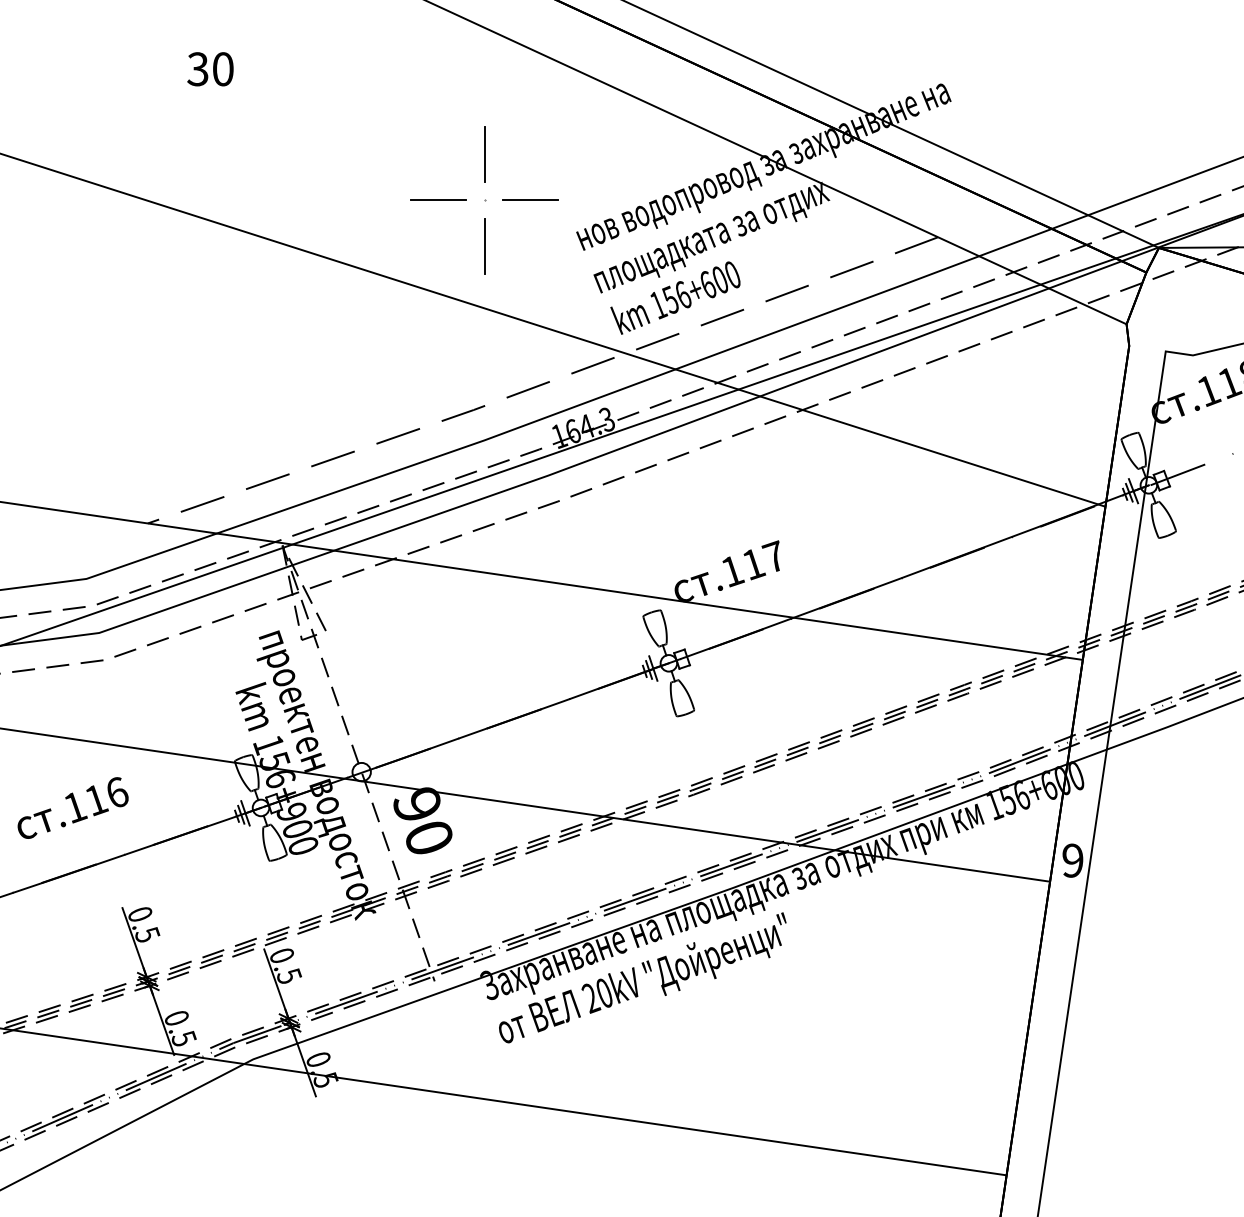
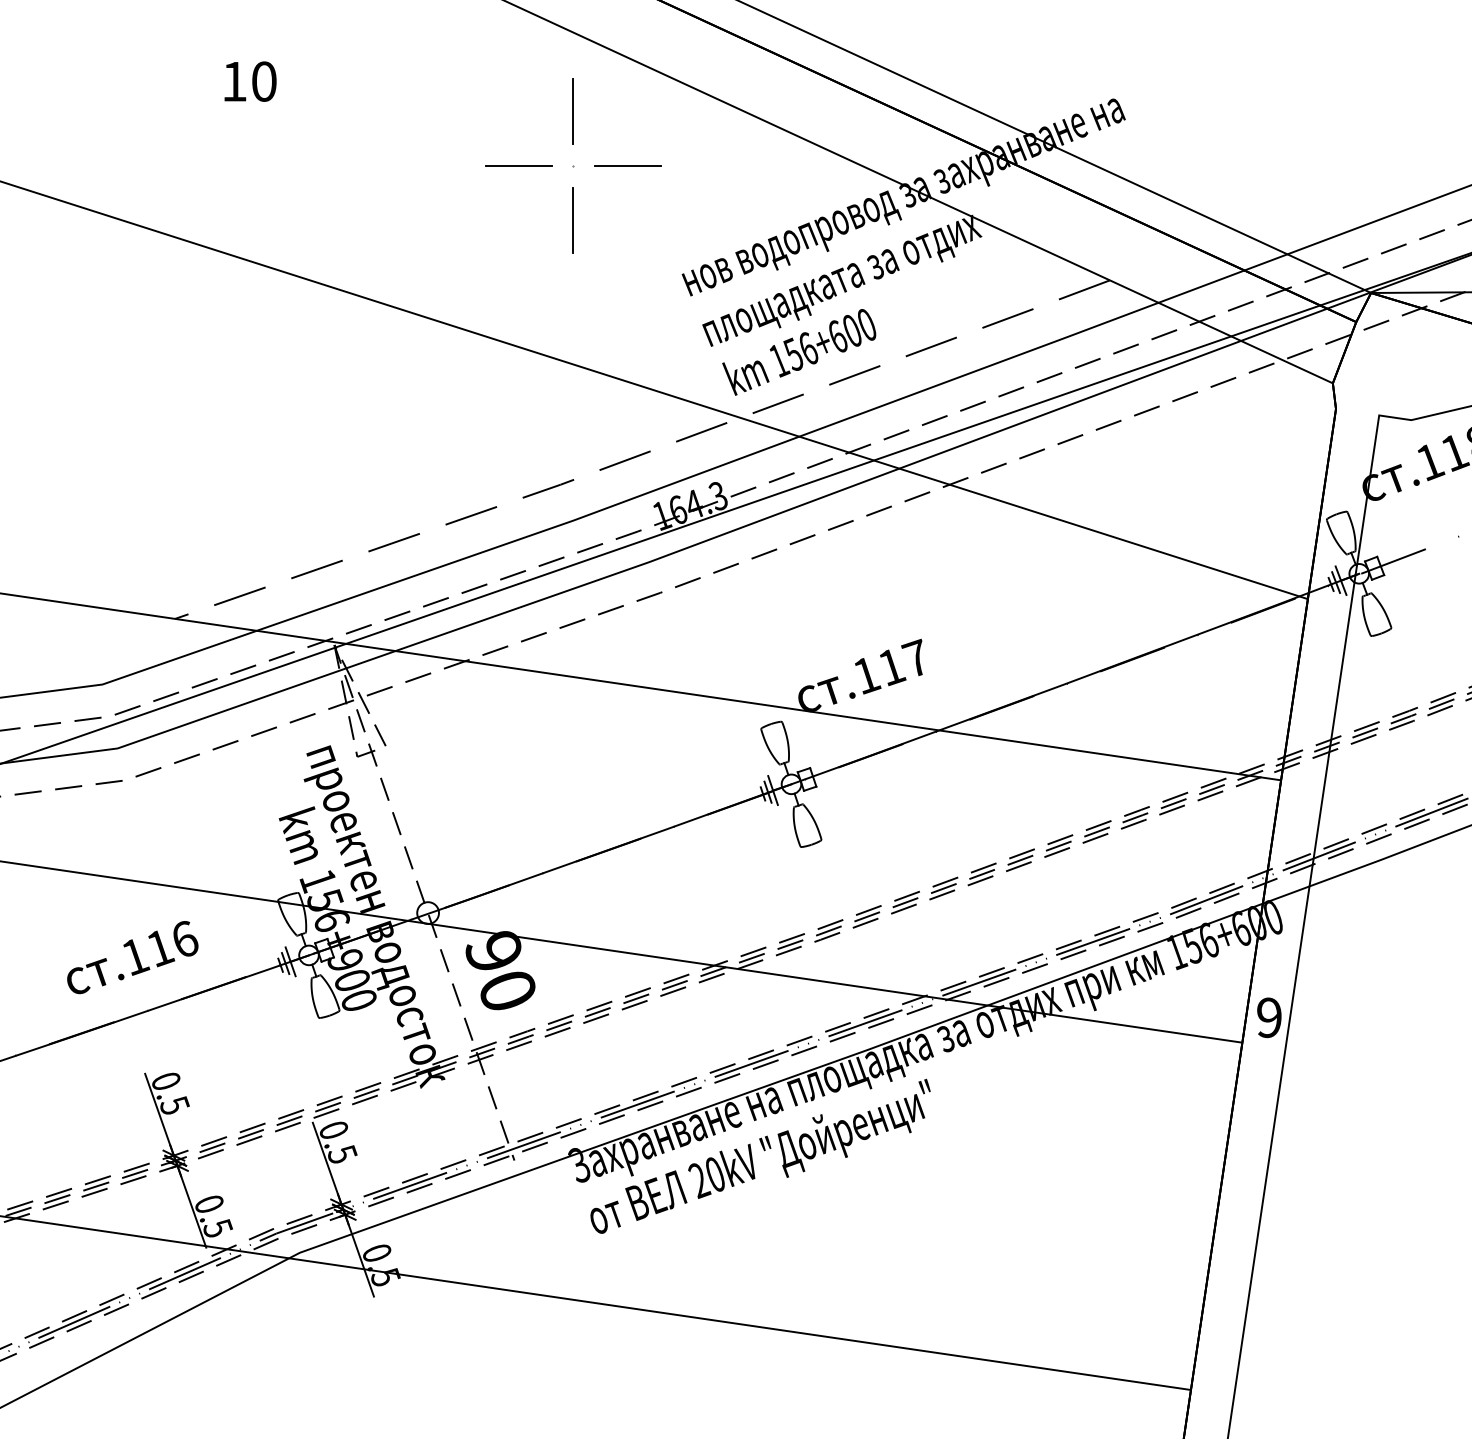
text: (197, 69) -> (233, 81), 30 -> 10
part: (484, 200) -> (573, 165), moved
text: (72, 808) -> (132, 957), moved

